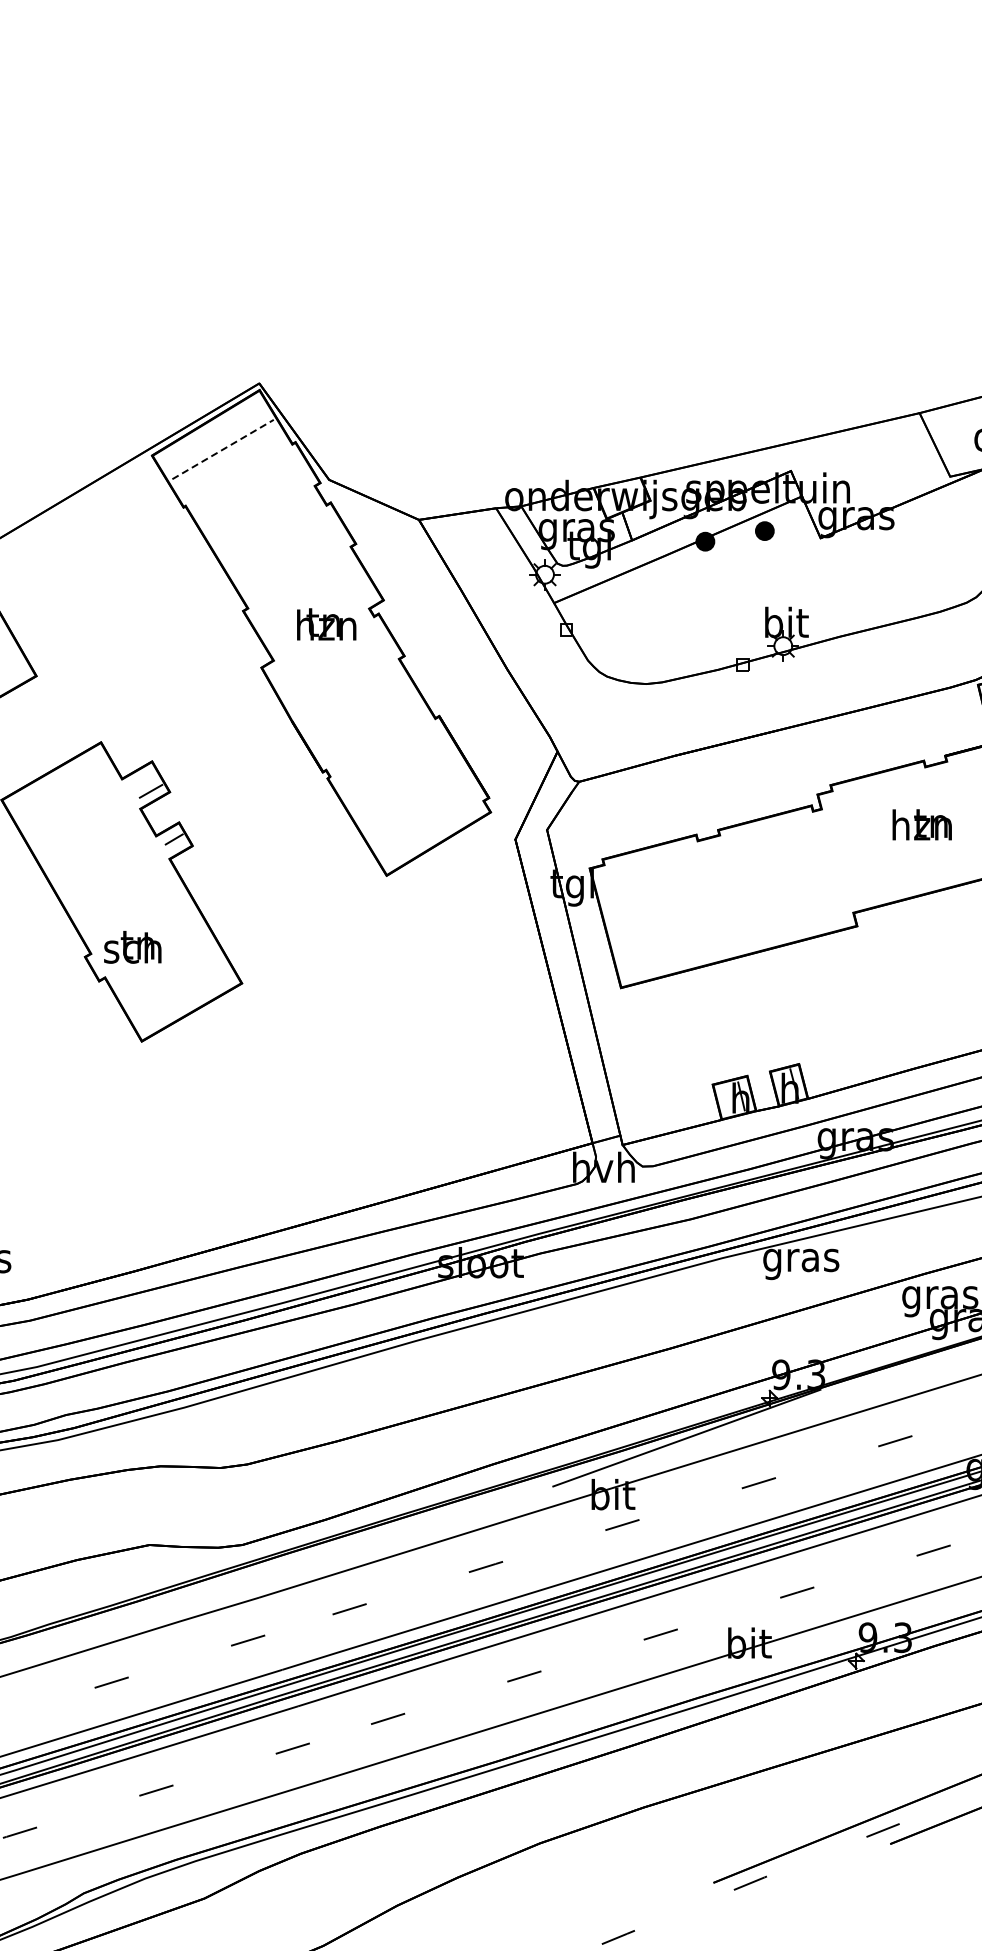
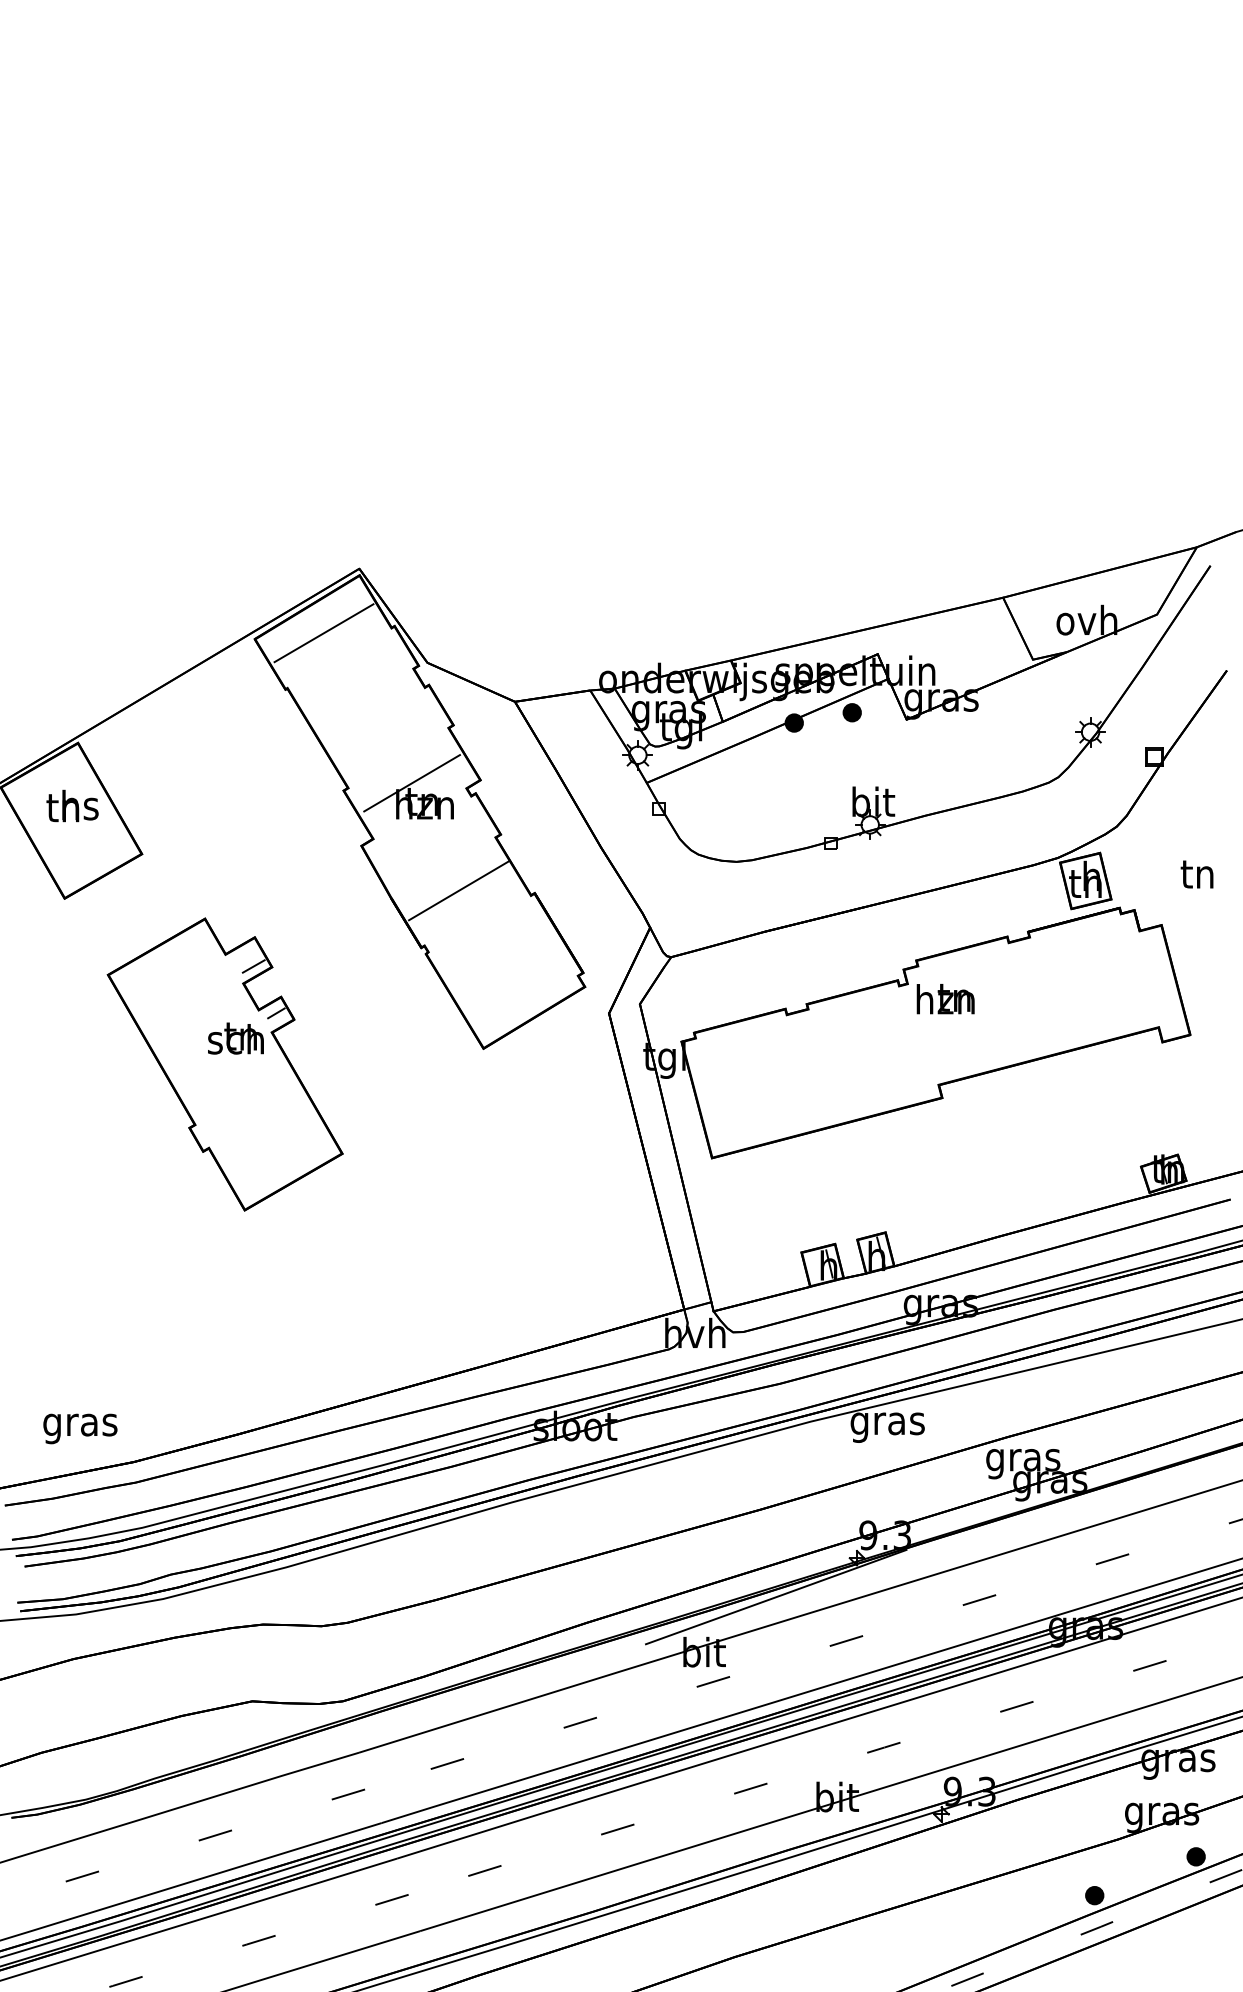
line: (223, 448) -> (324, 632), dashed -> solid
line: (312, 603) -> (411, 783), added
line: (361, 713) -> (458, 890), added
text: (922, 825) -> (945, 999), moved
text: (132, 947) -> (235, 1038), moved

